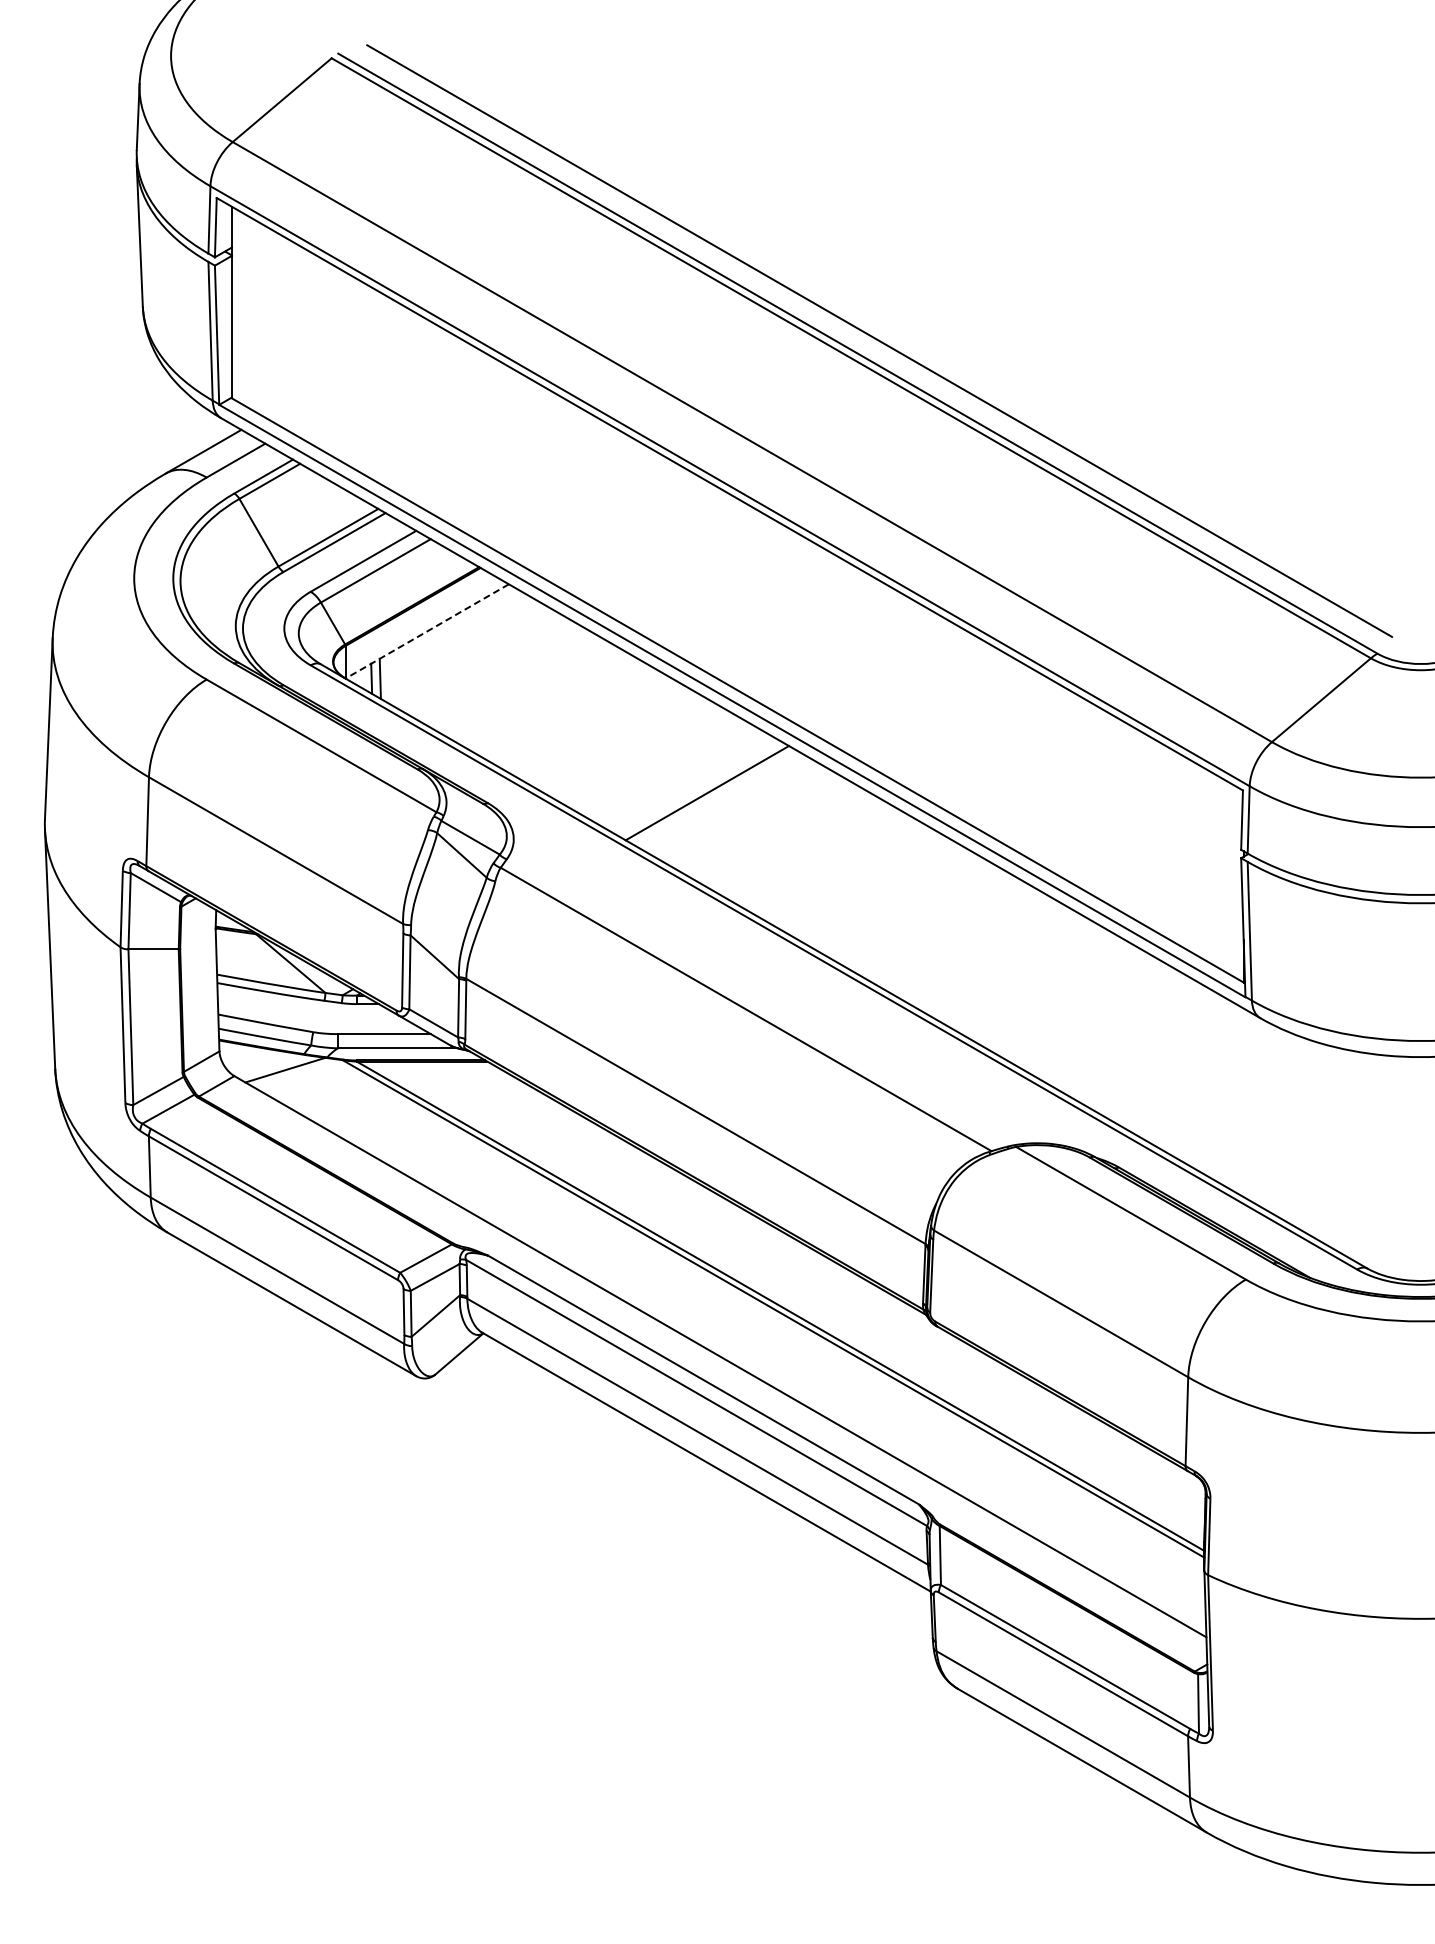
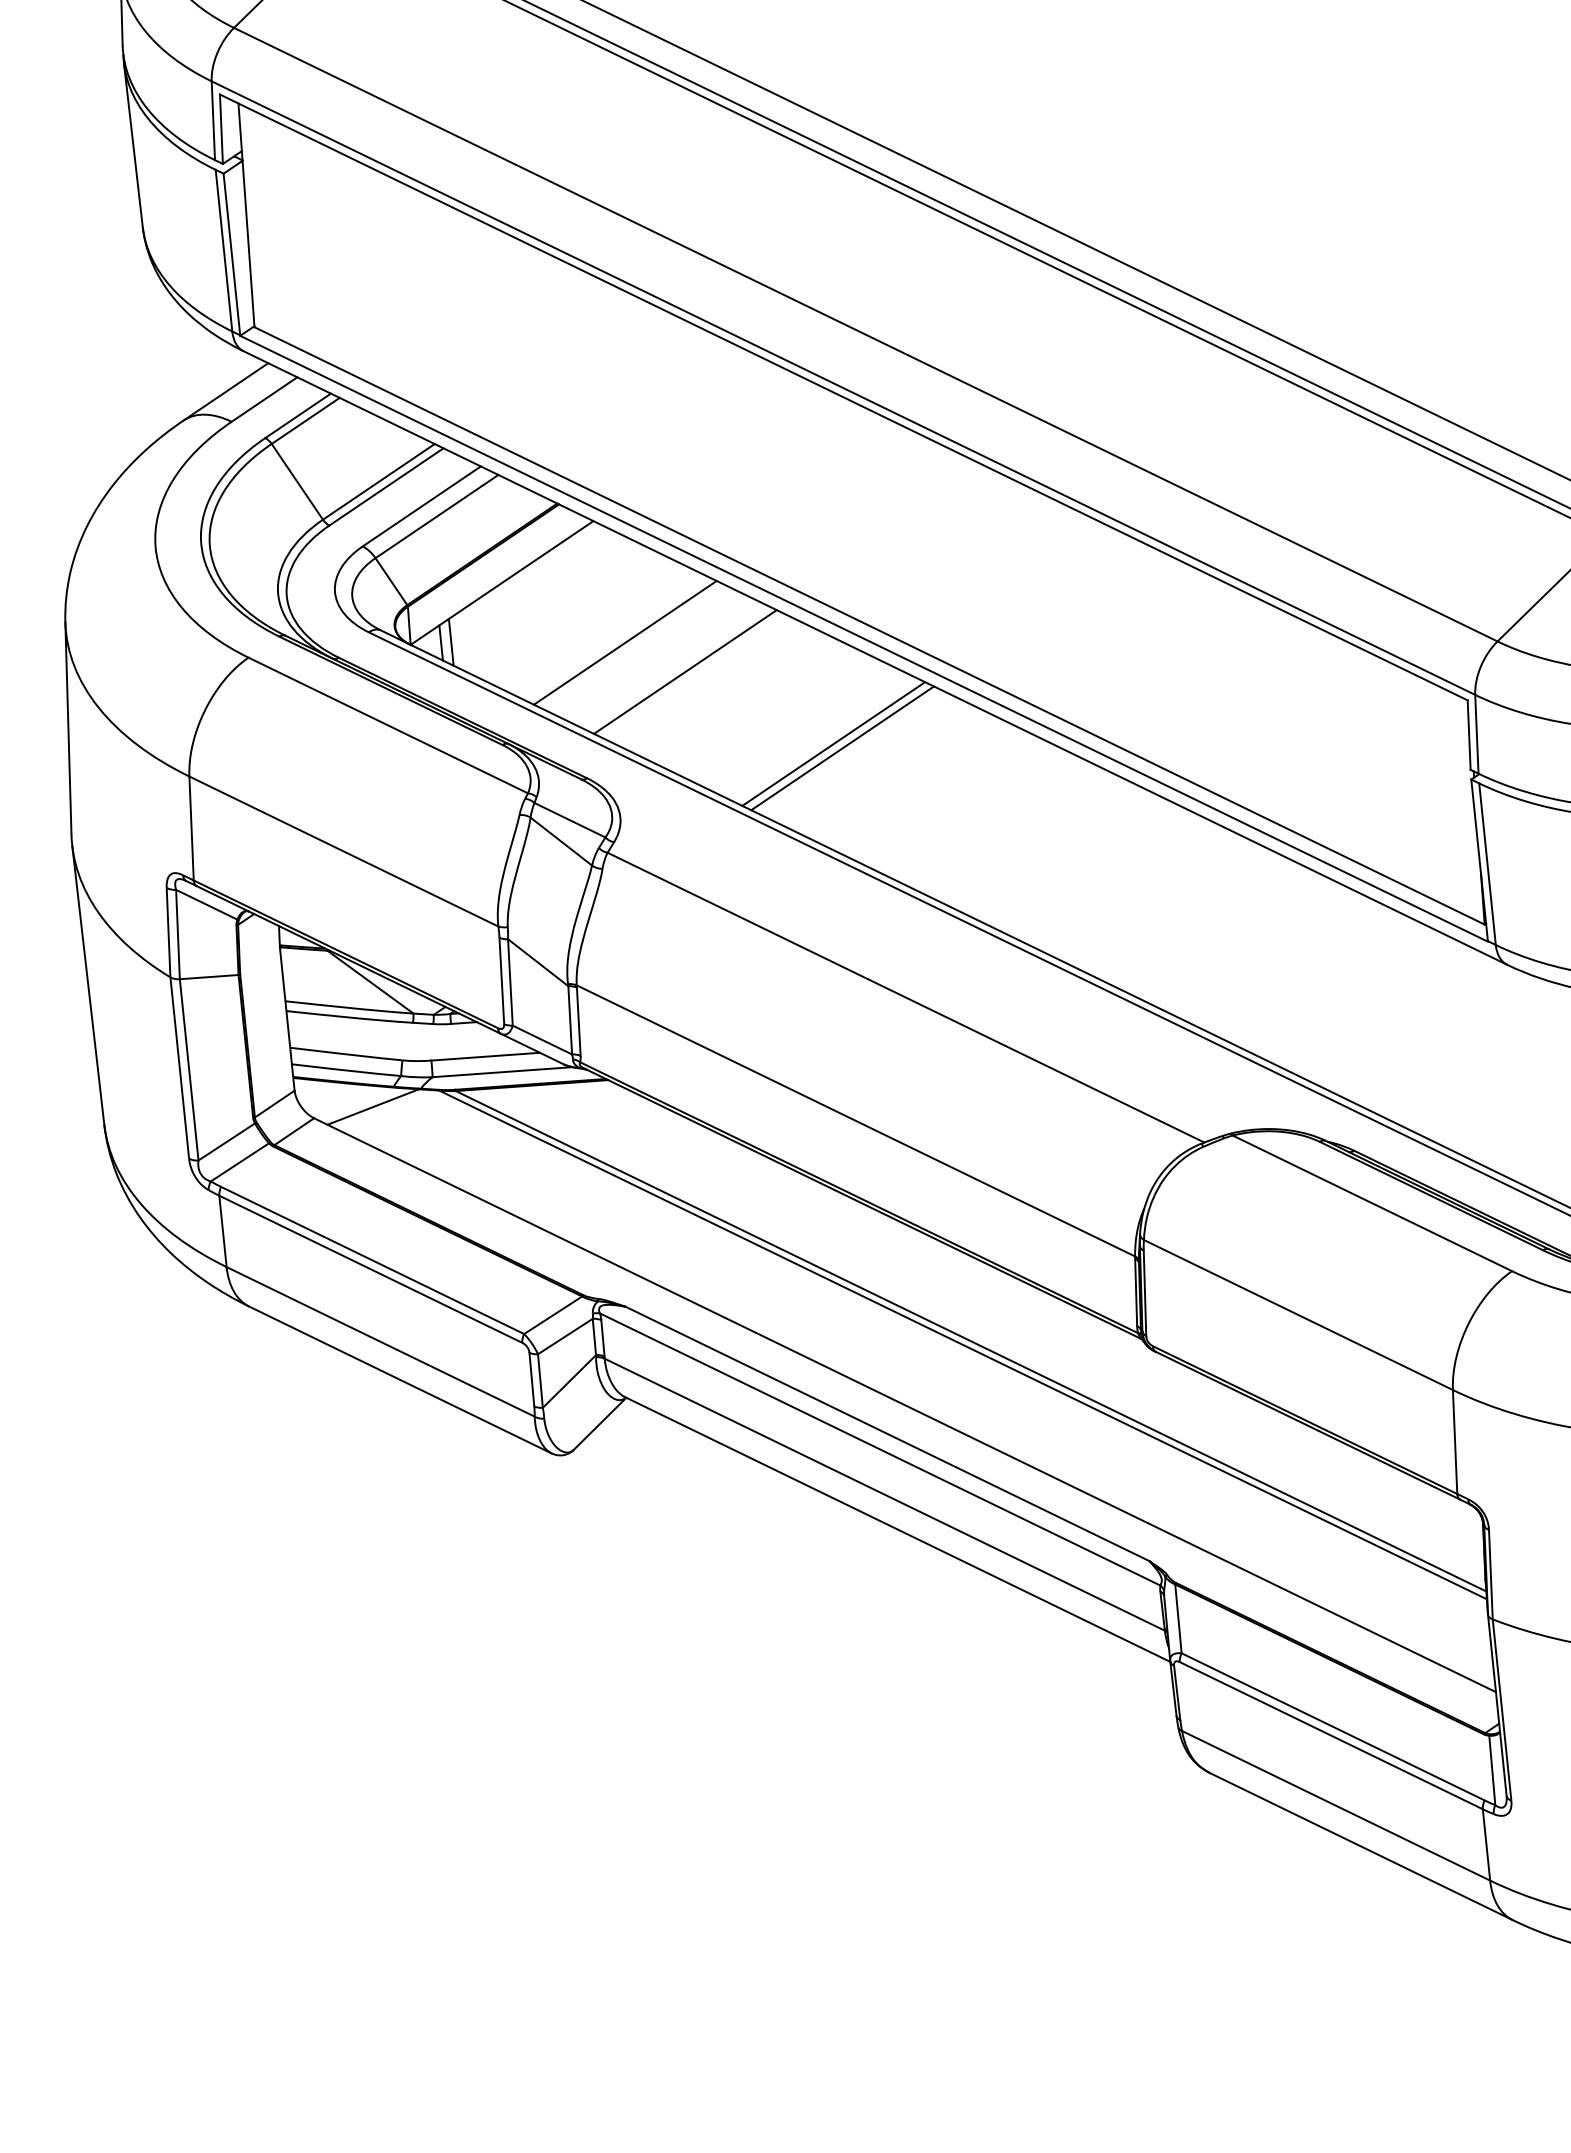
line: (426, 631) -> (501, 583), dashed -> solid
line: (528, 689) -> (625, 642), added
line: (577, 718) -> (684, 672), added
line: (699, 788) -> (833, 743), added

